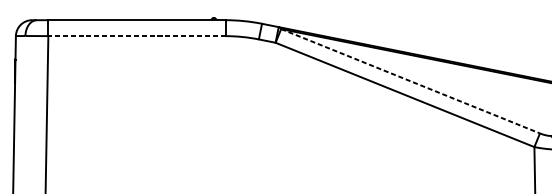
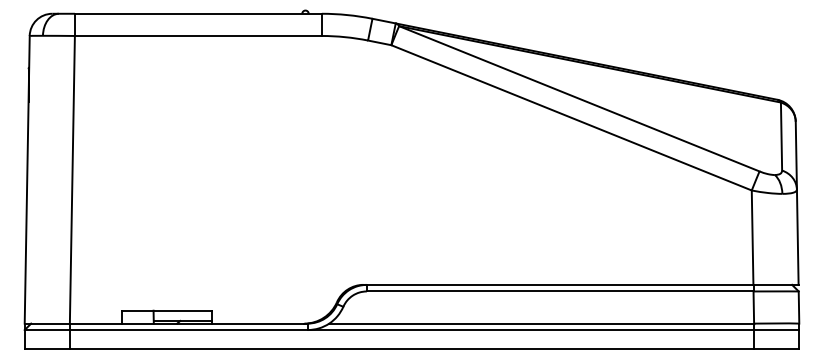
line: (136, 35) -> (197, 35), dashed -> solid
line: (410, 81) -> (579, 99), dashed -> solid

